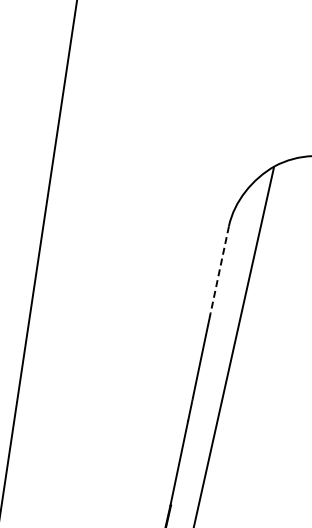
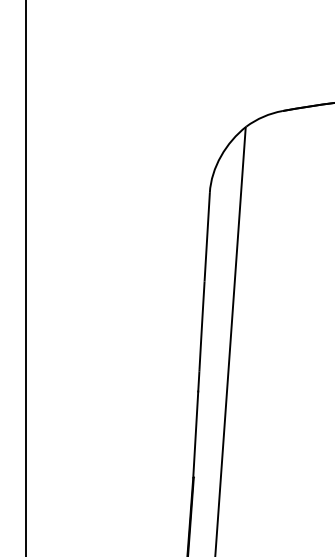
line: (220, 270) -> (207, 237), dashed -> solid

